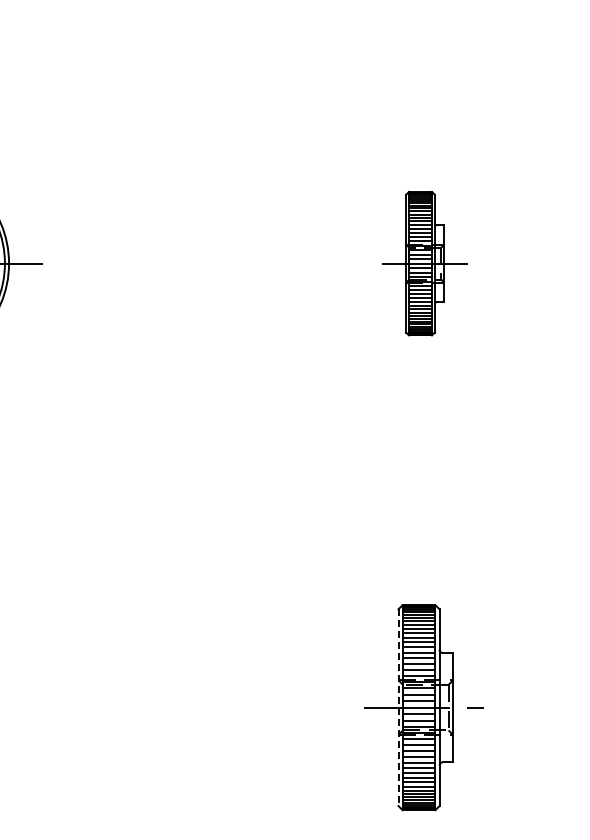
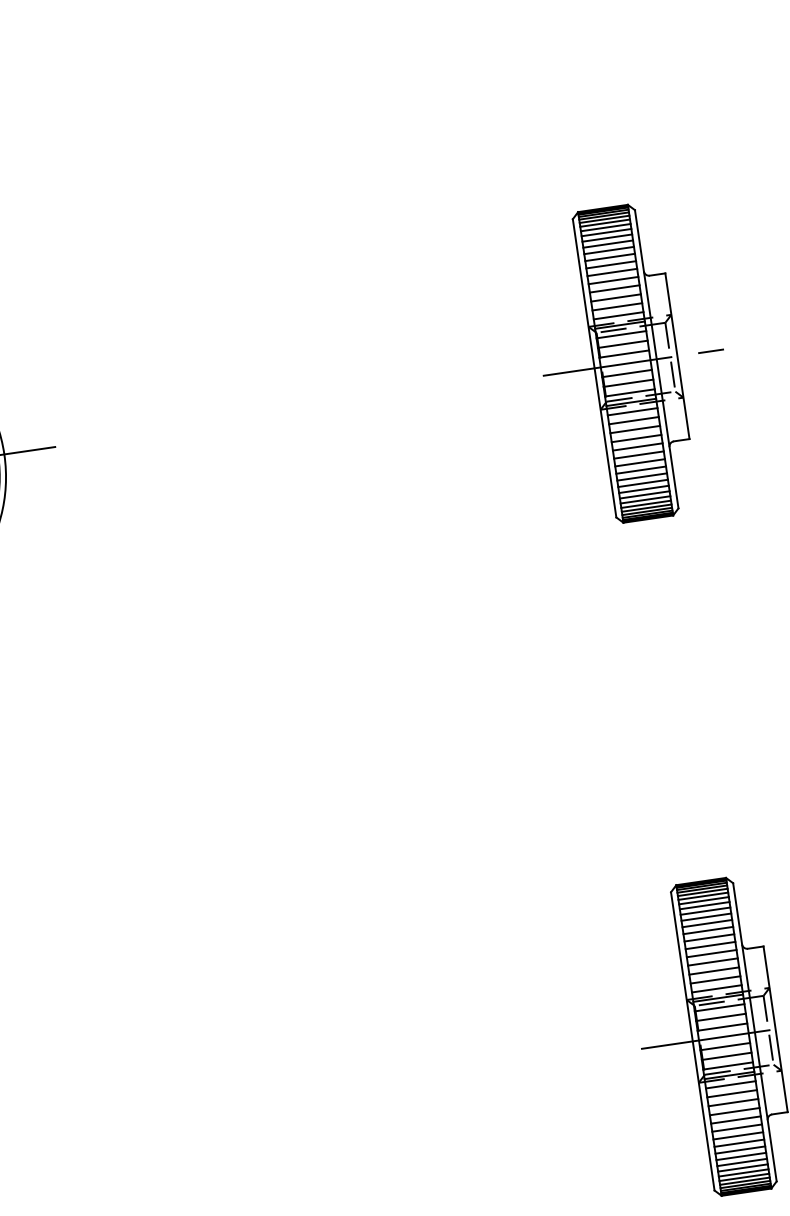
part: (423, 263) -> (632, 362), size x1.43
line: (398, 708) -> (692, 1042), dashed -> solid

